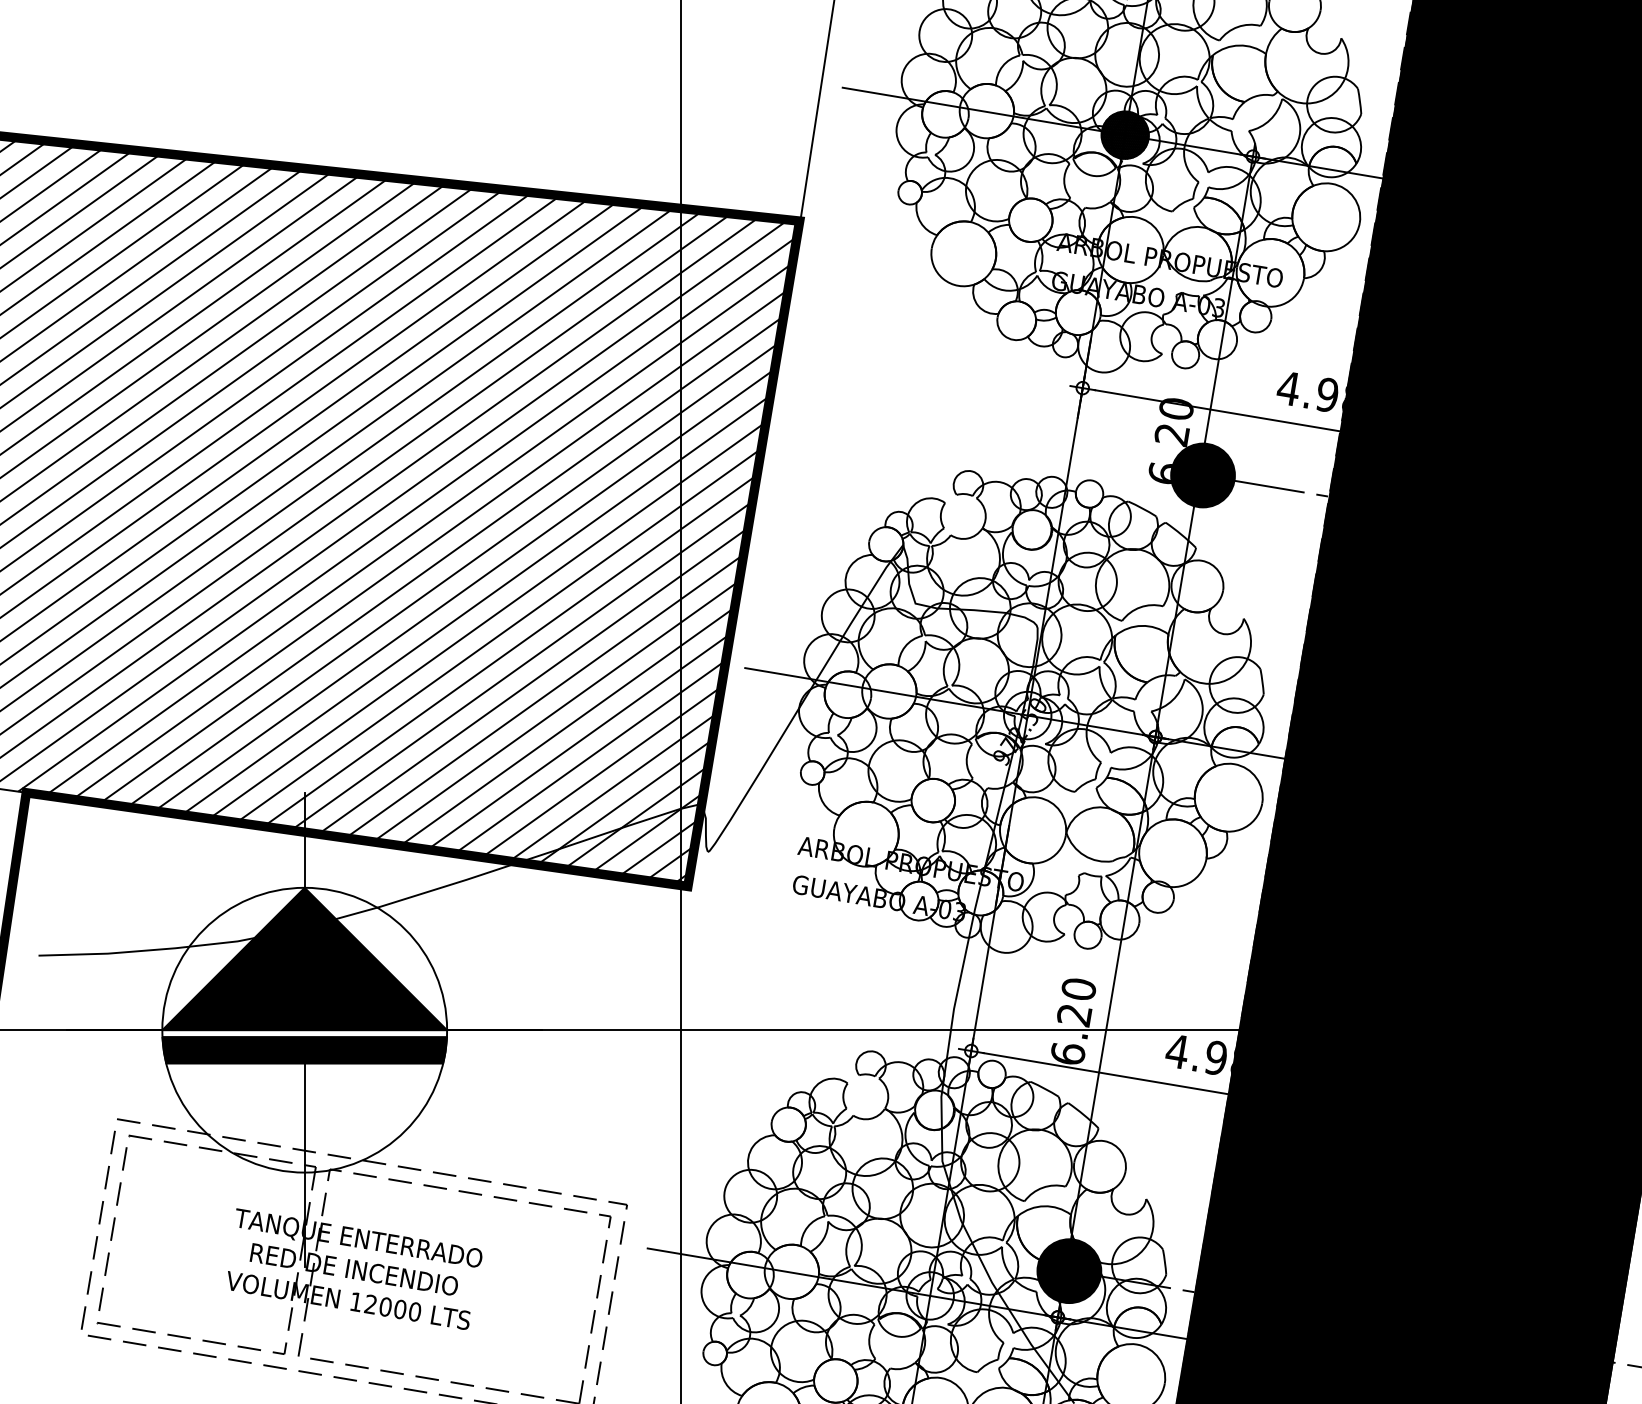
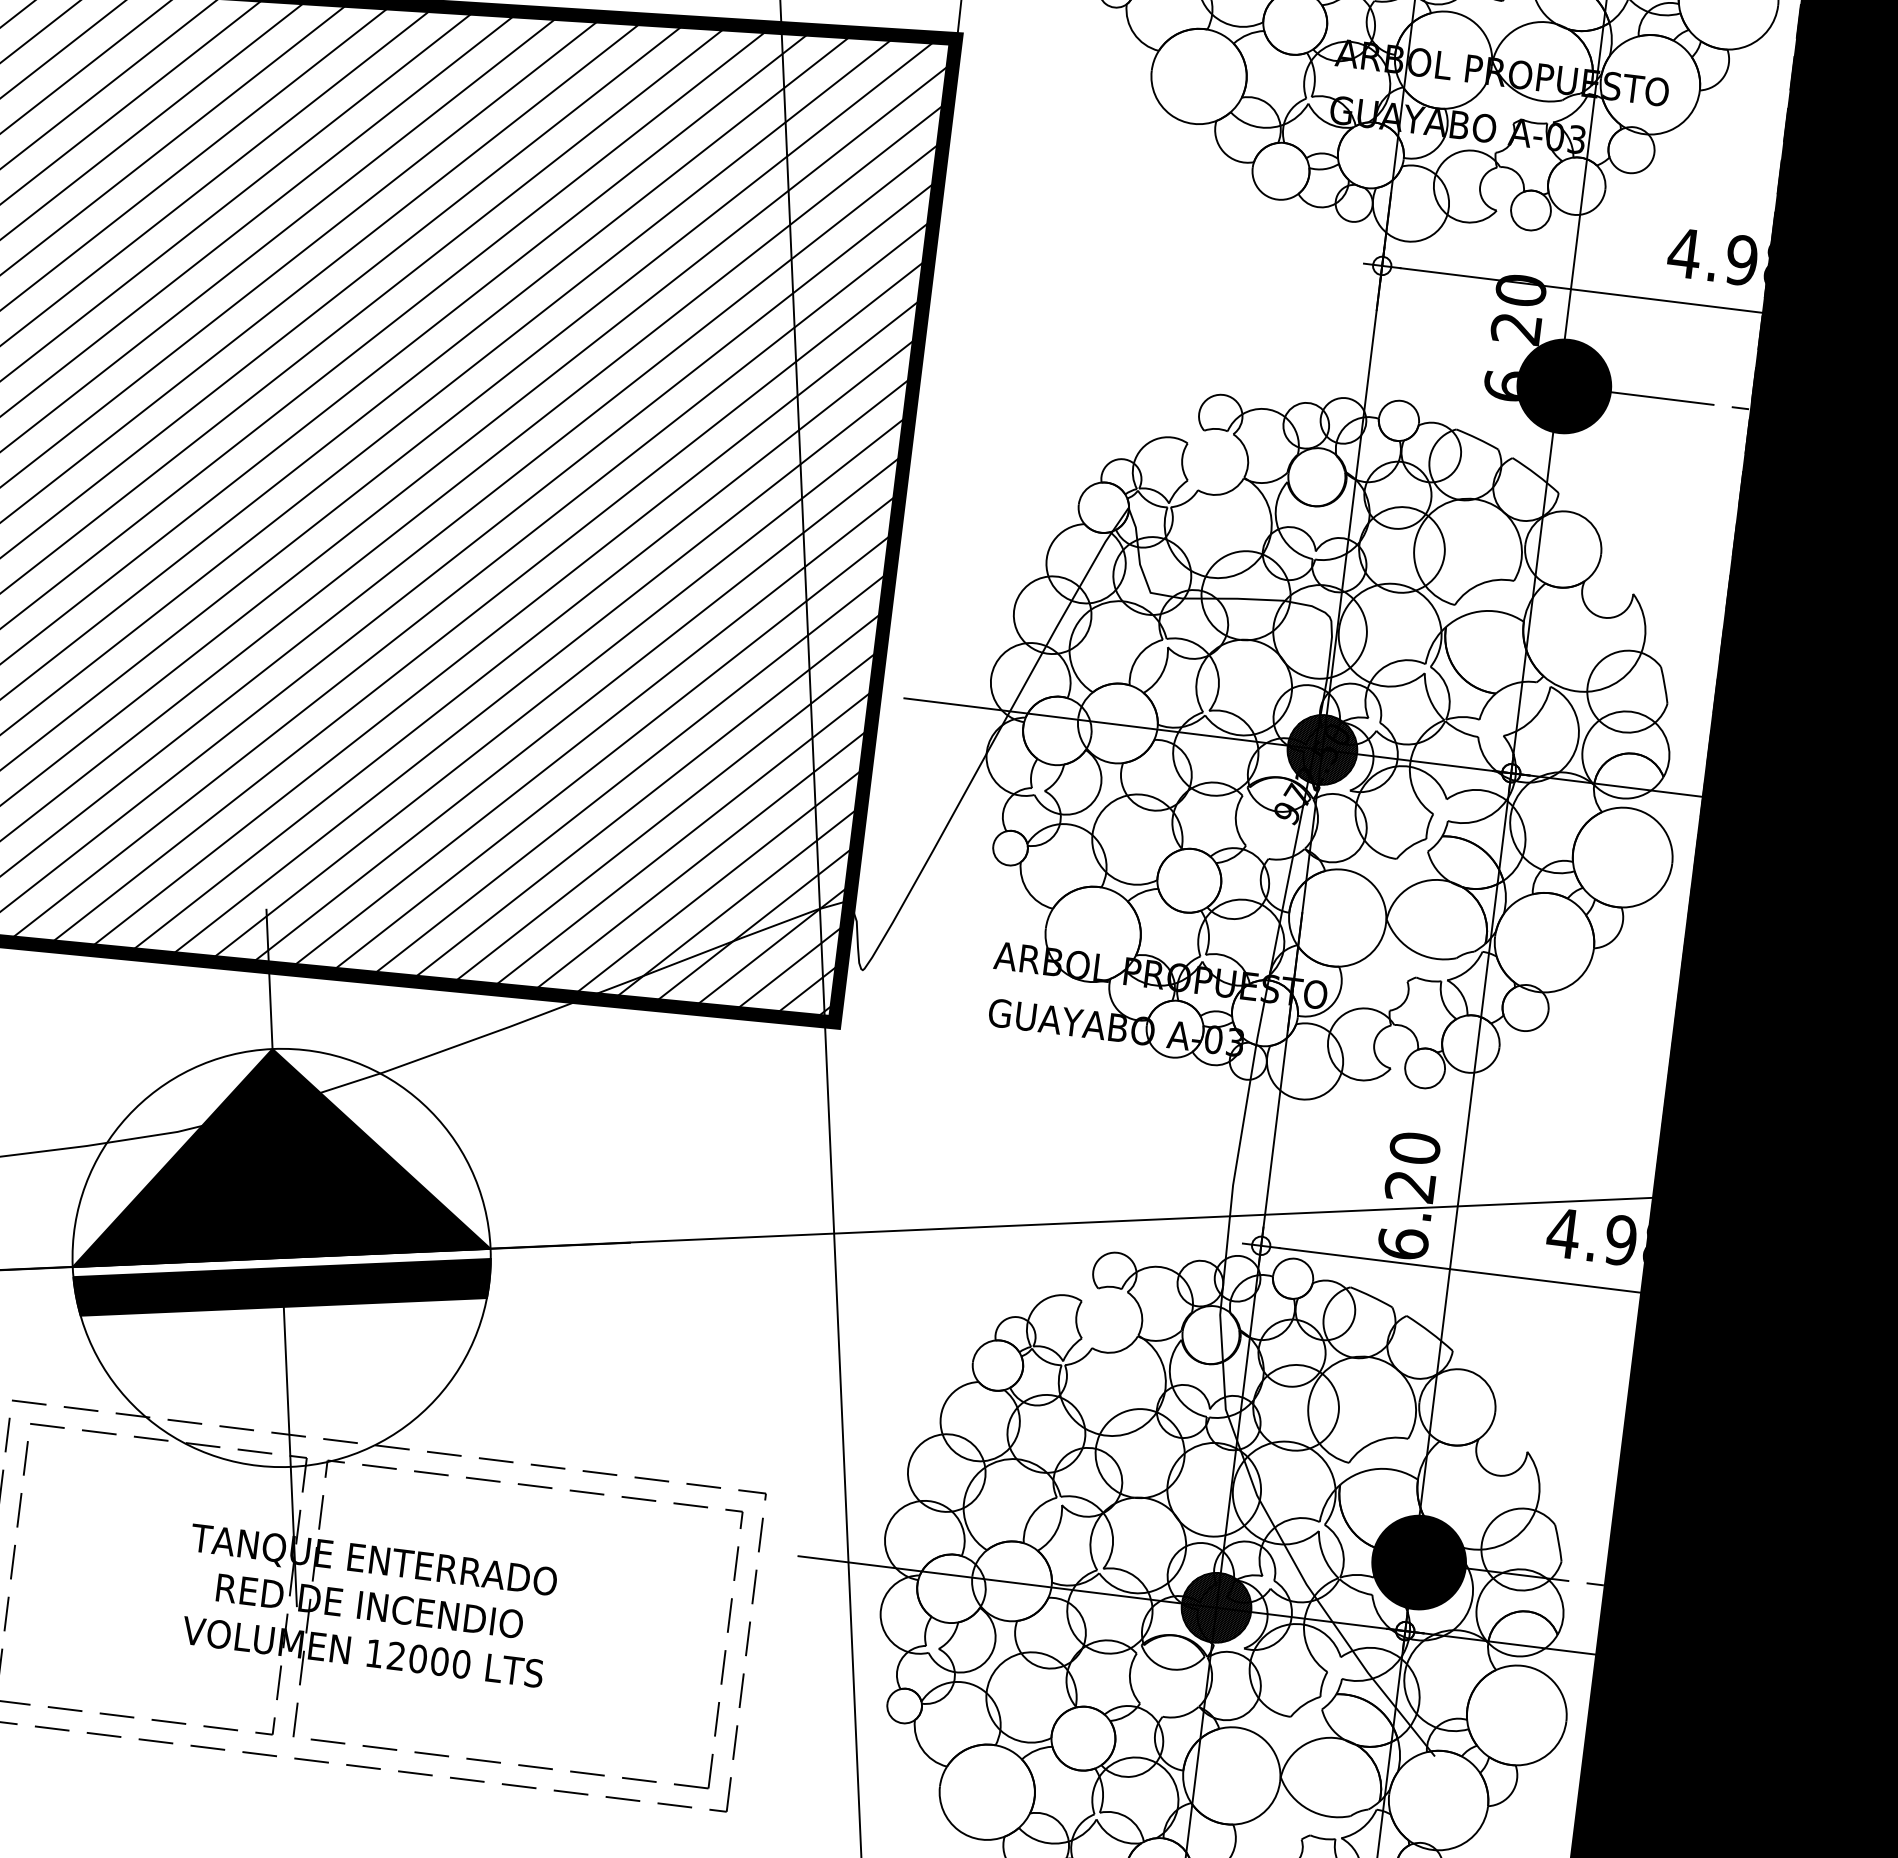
hatch: (1027, 715) -> (1322, 749), added
hatch: (929, 1295) -> (1215, 1607), added

